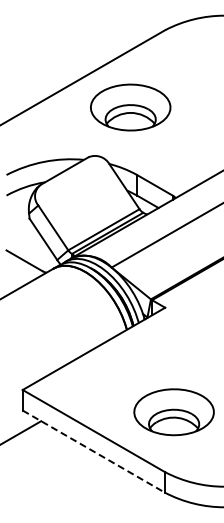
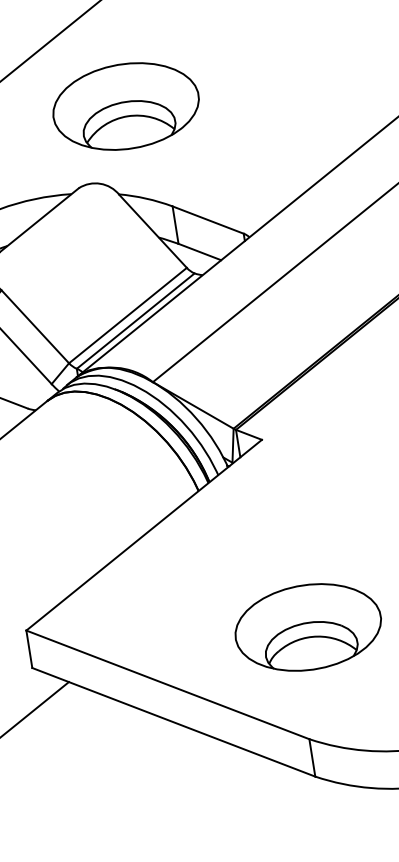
part: (130, 107) -> (125, 106), moved
line: (94, 451) -> (174, 721), dashed -> solid

